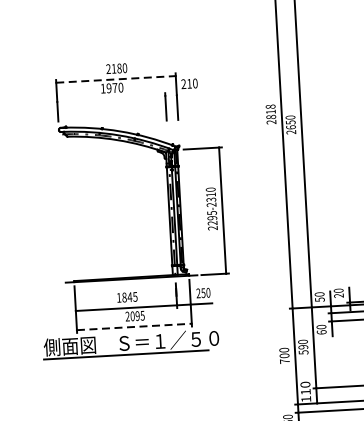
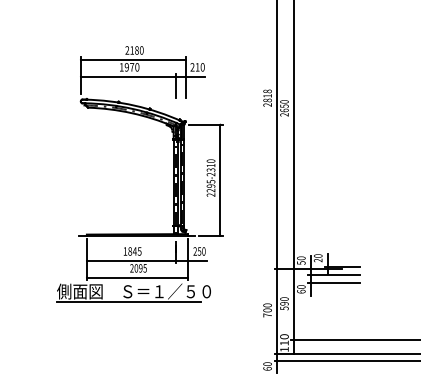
line: (116, 79) -> (133, 59), dashed -> solid
line: (127, 97) -> (142, 76), added
line: (134, 326) -> (137, 277), dashed -> solid

